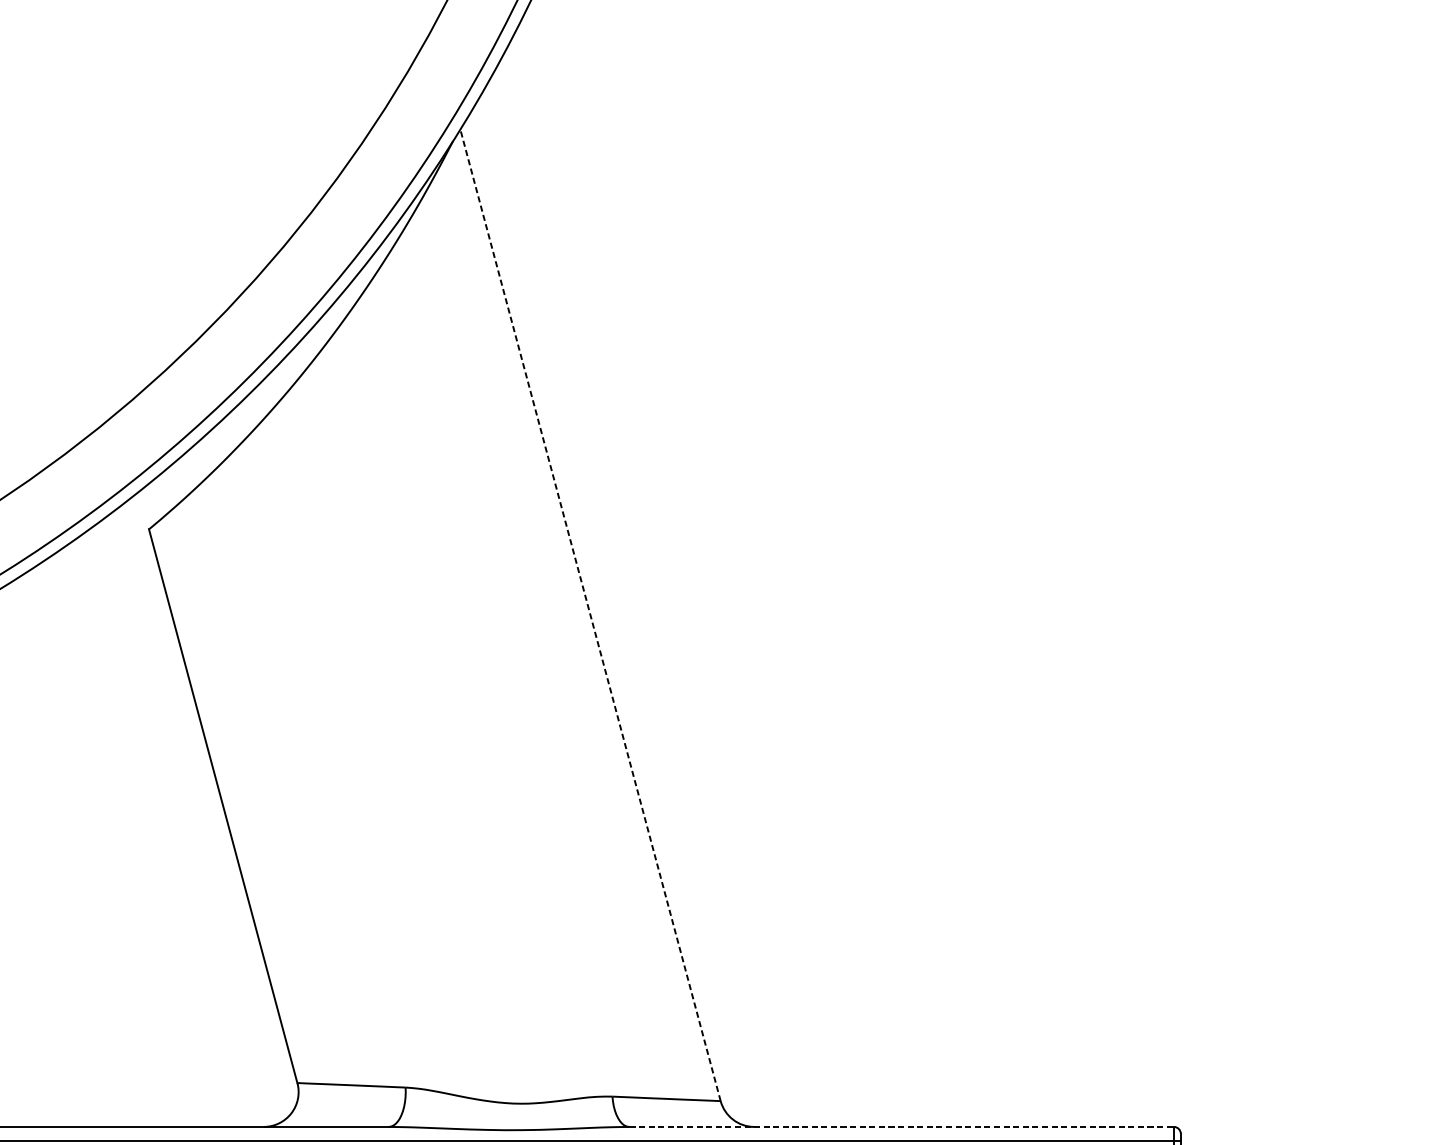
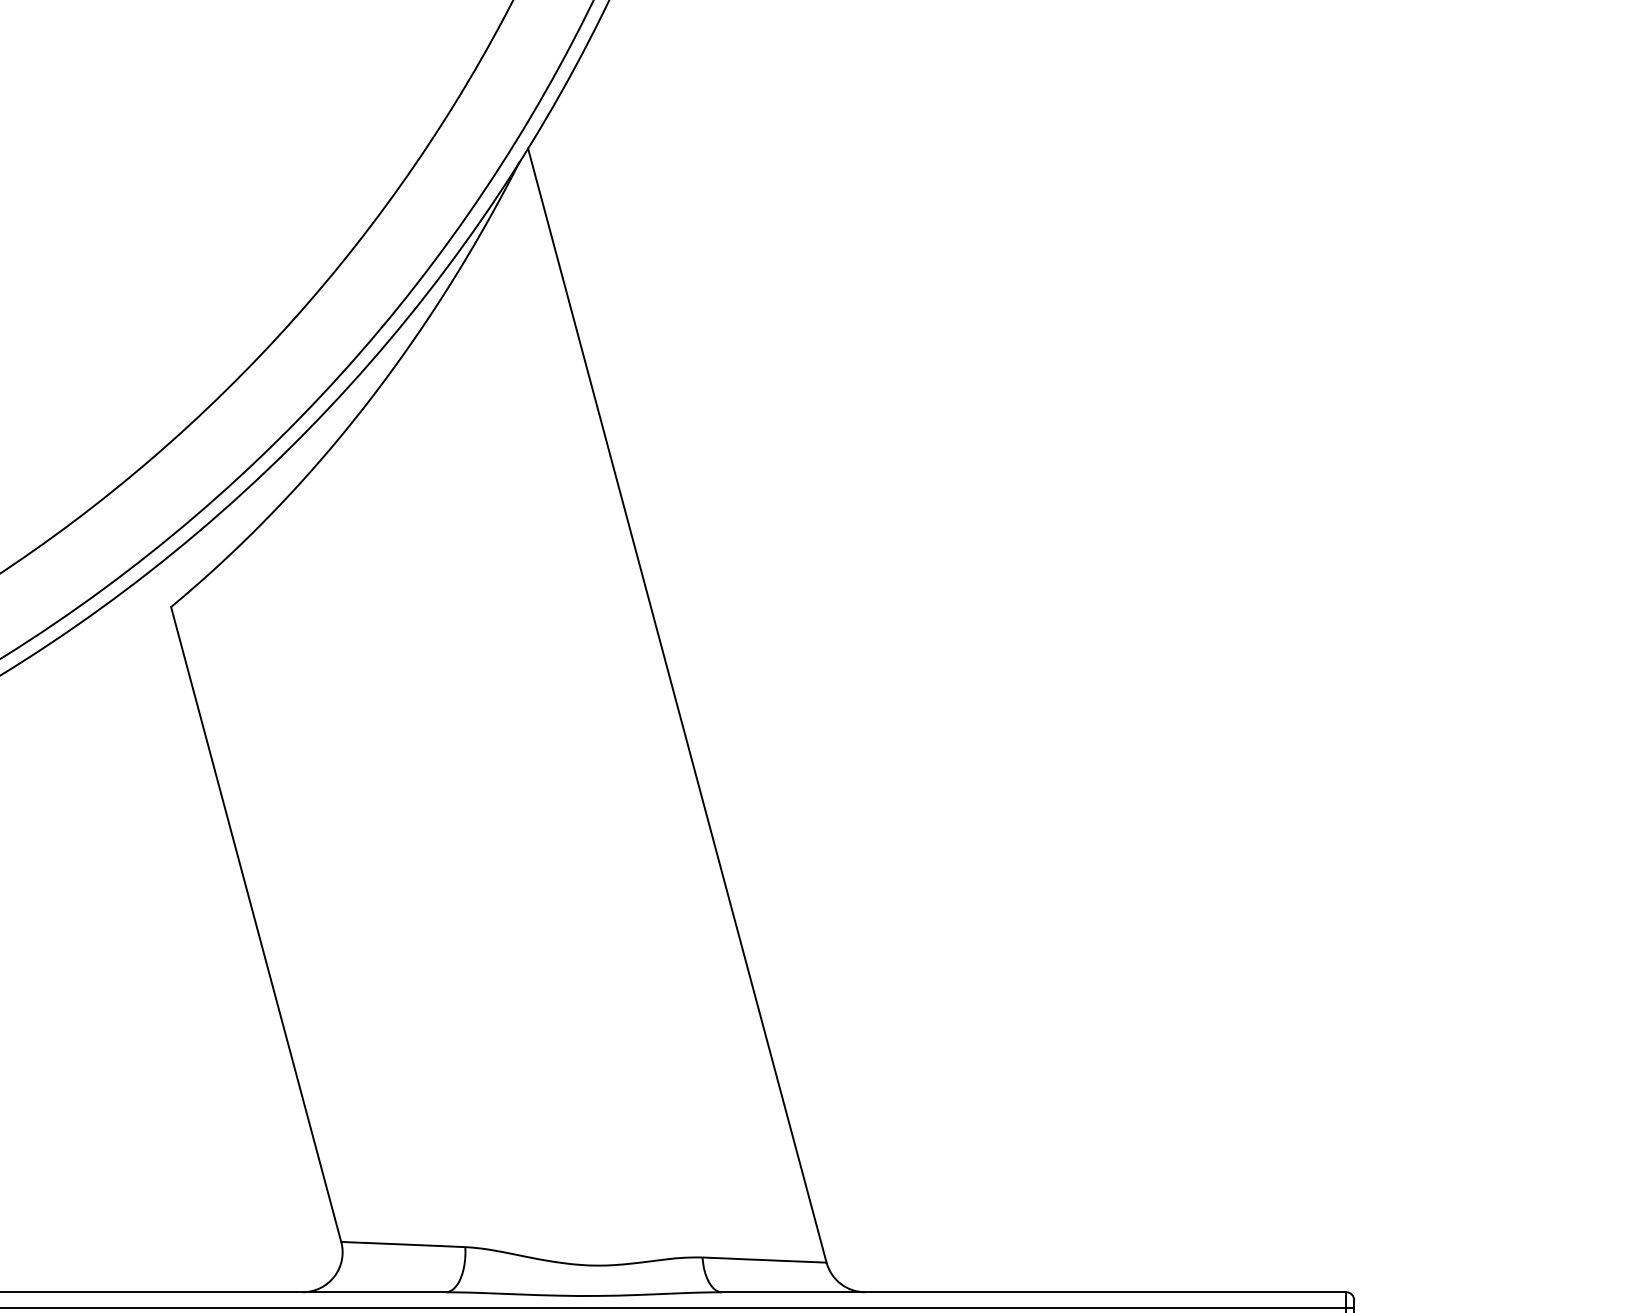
line: (590, 615) -> (677, 705), dashed -> solid
line: (902, 1127) -> (1034, 1292), dashed -> solid

